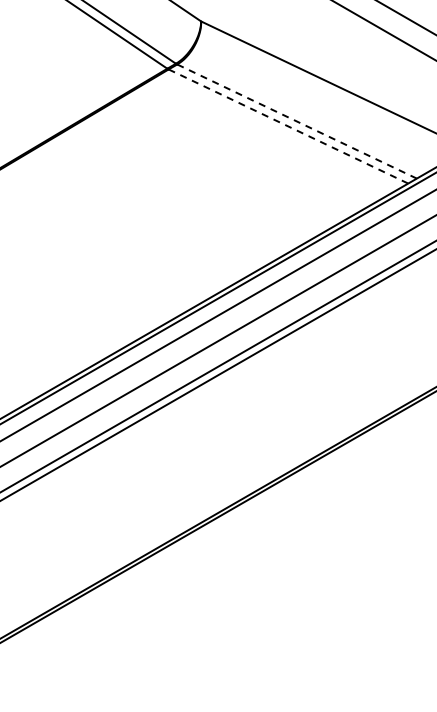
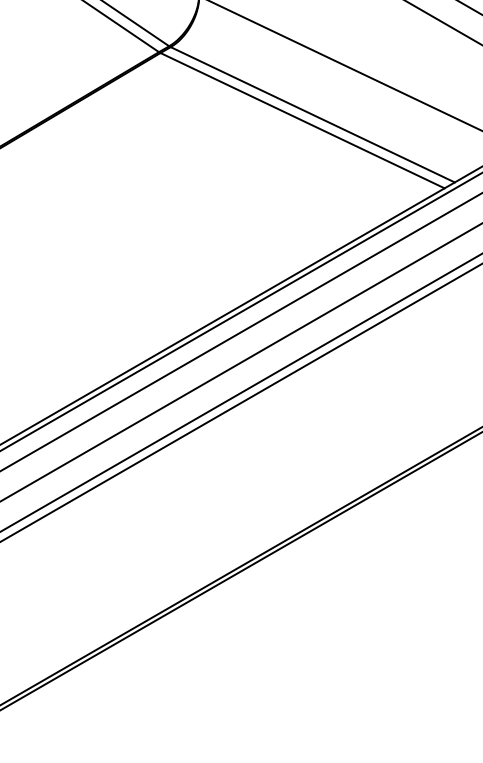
line: (297, 121) -> (313, 114), dashed -> solid
line: (288, 126) -> (302, 120), dashed -> solid

